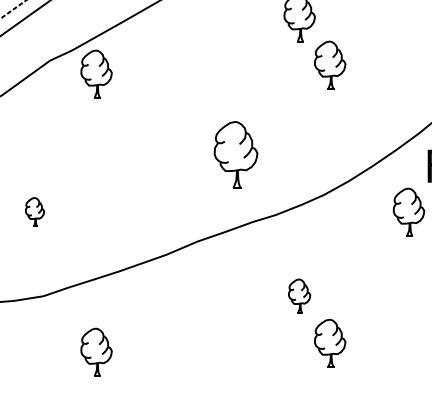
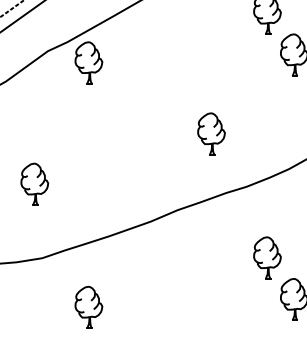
part: (235, 154) -> (211, 133), size x0.71
part: (34, 211) -> (34, 183), size x1.67
part: (299, 295) -> (267, 257), size x1.43

